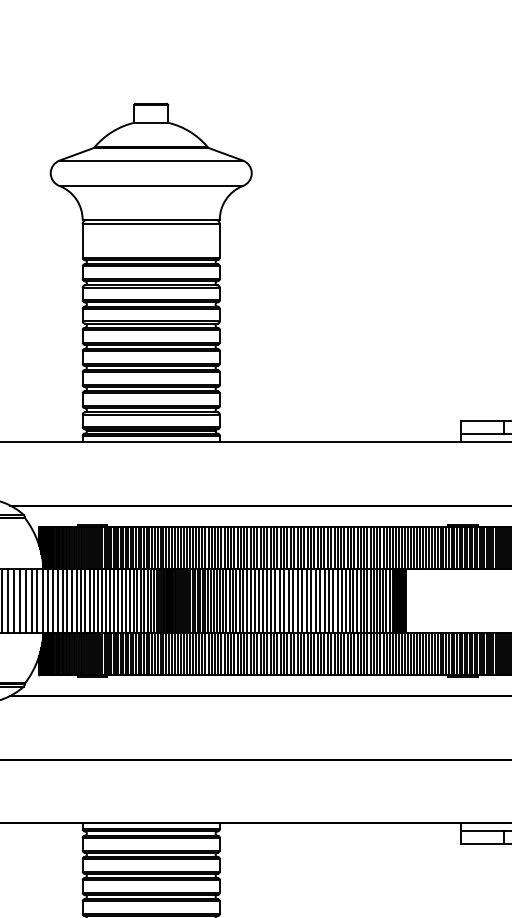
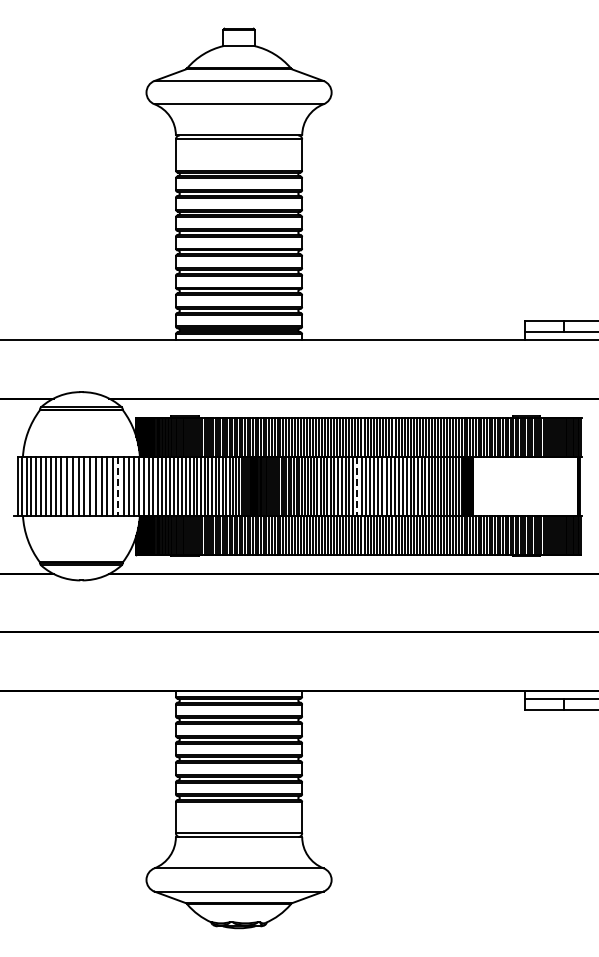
line: (20, 601) -> (118, 486), solid -> dashed
line: (279, 601) -> (357, 486), solid -> dashed

